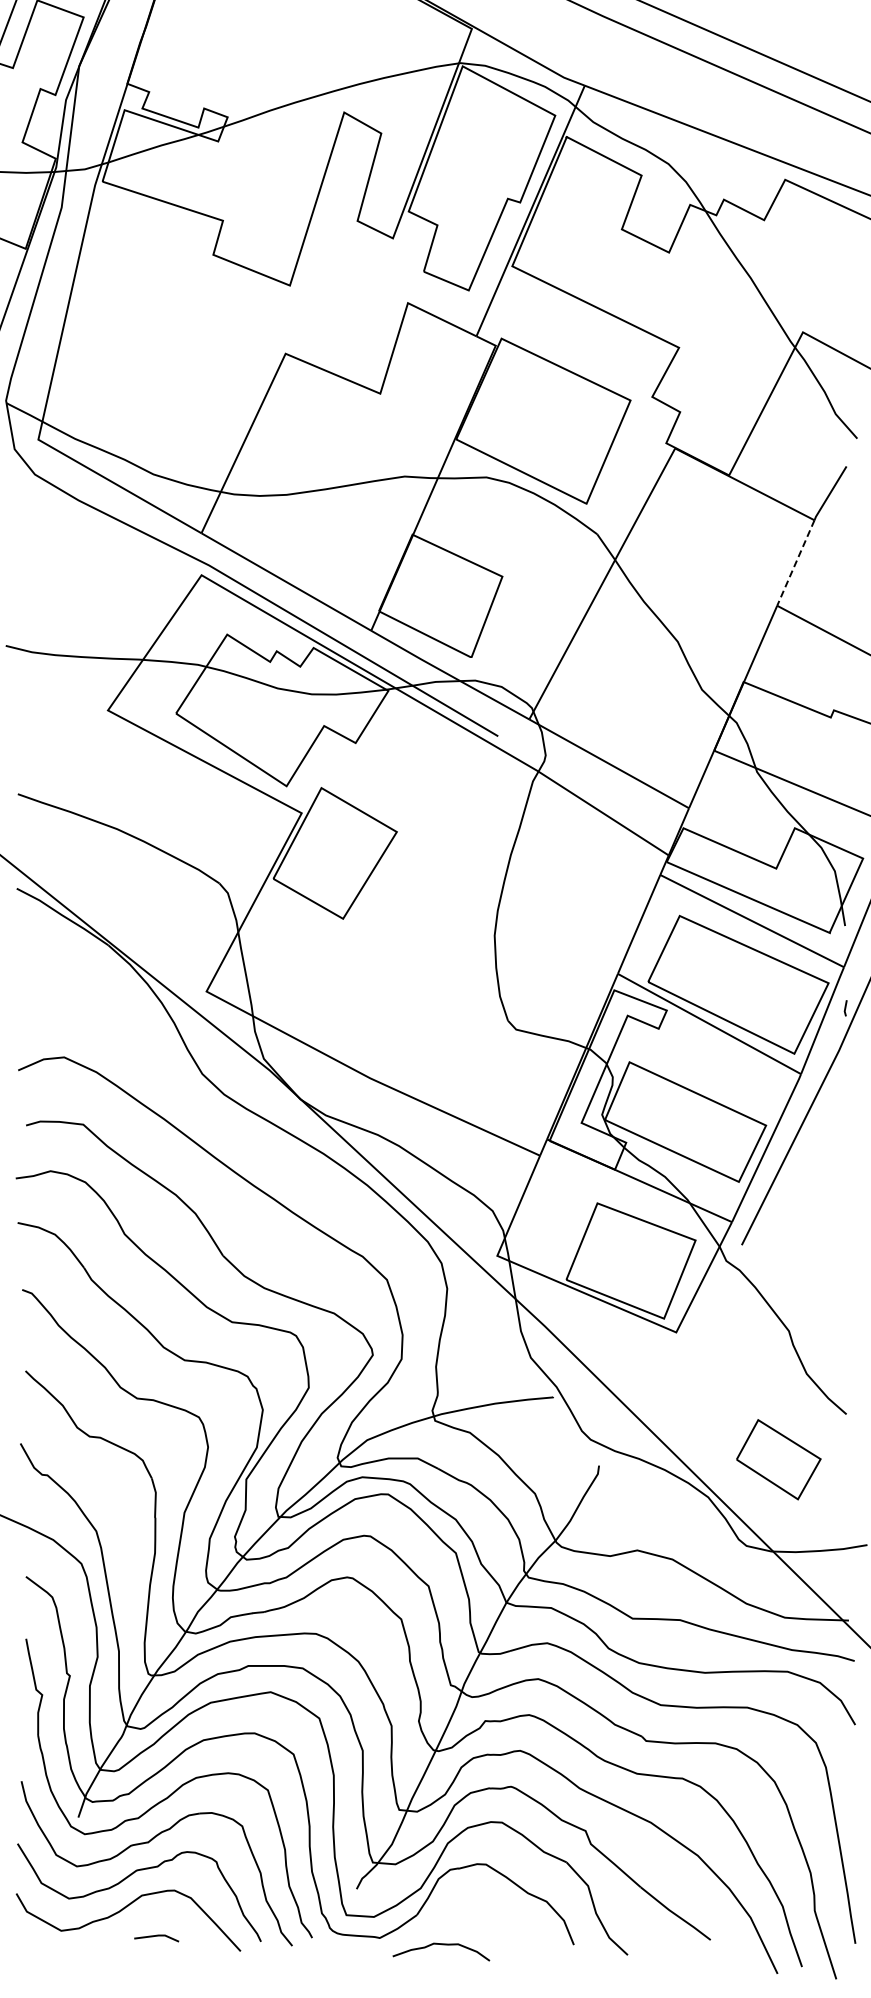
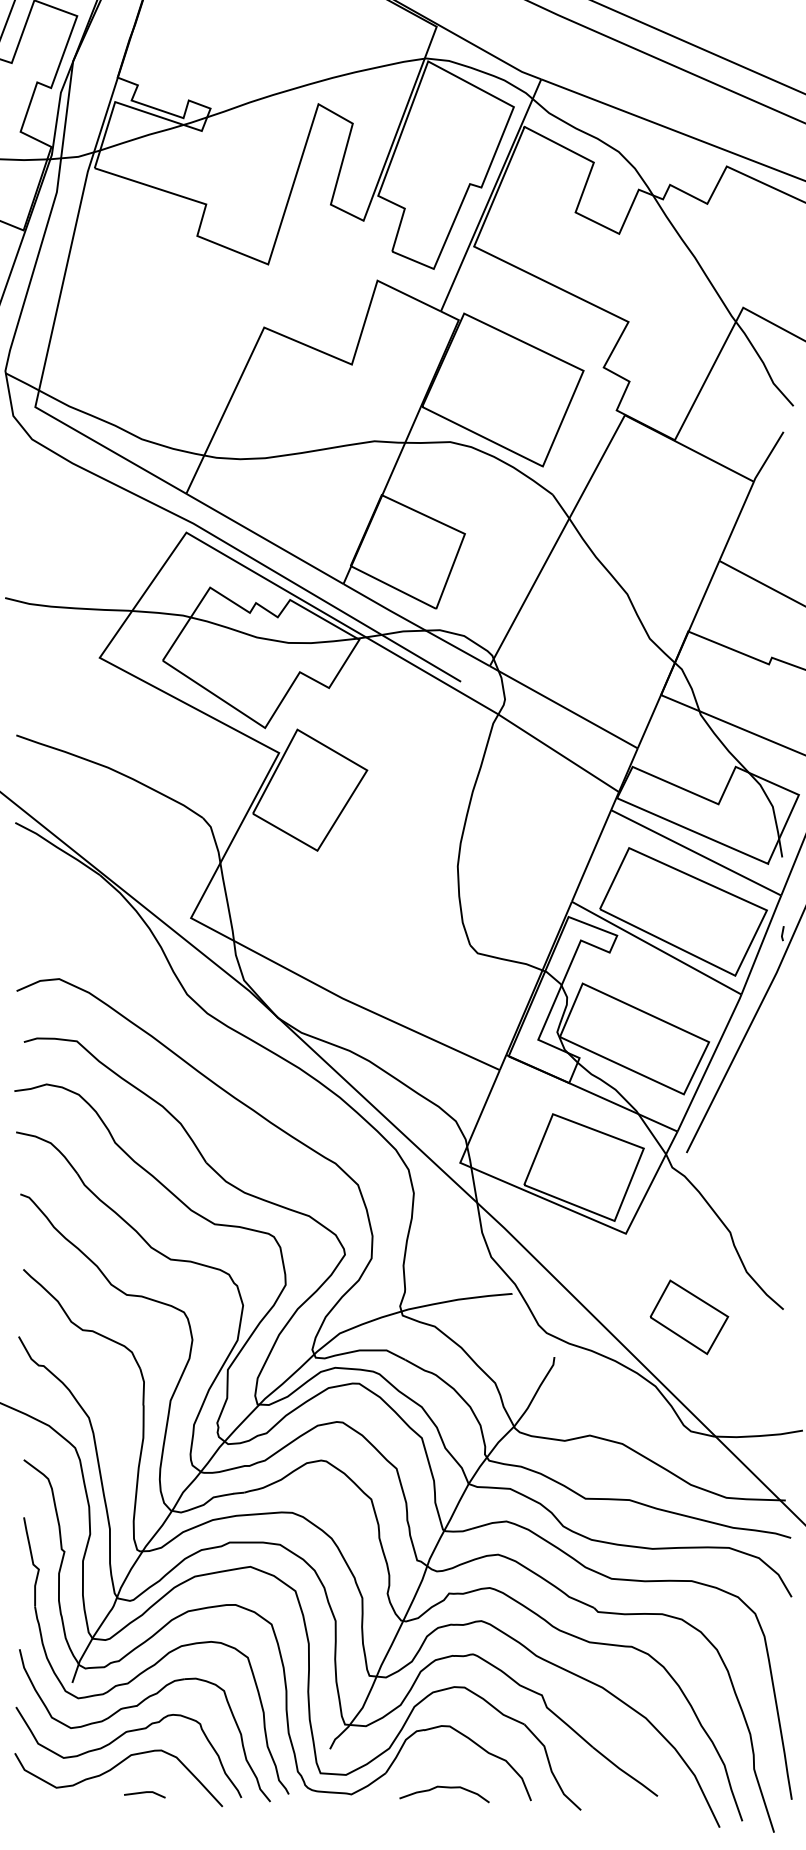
line: (795, 563) -> (736, 521), dashed -> solid
part: (778, 1459) -> (689, 1317), moved
curve: (441, 1945) -> (444, 1788), moved

